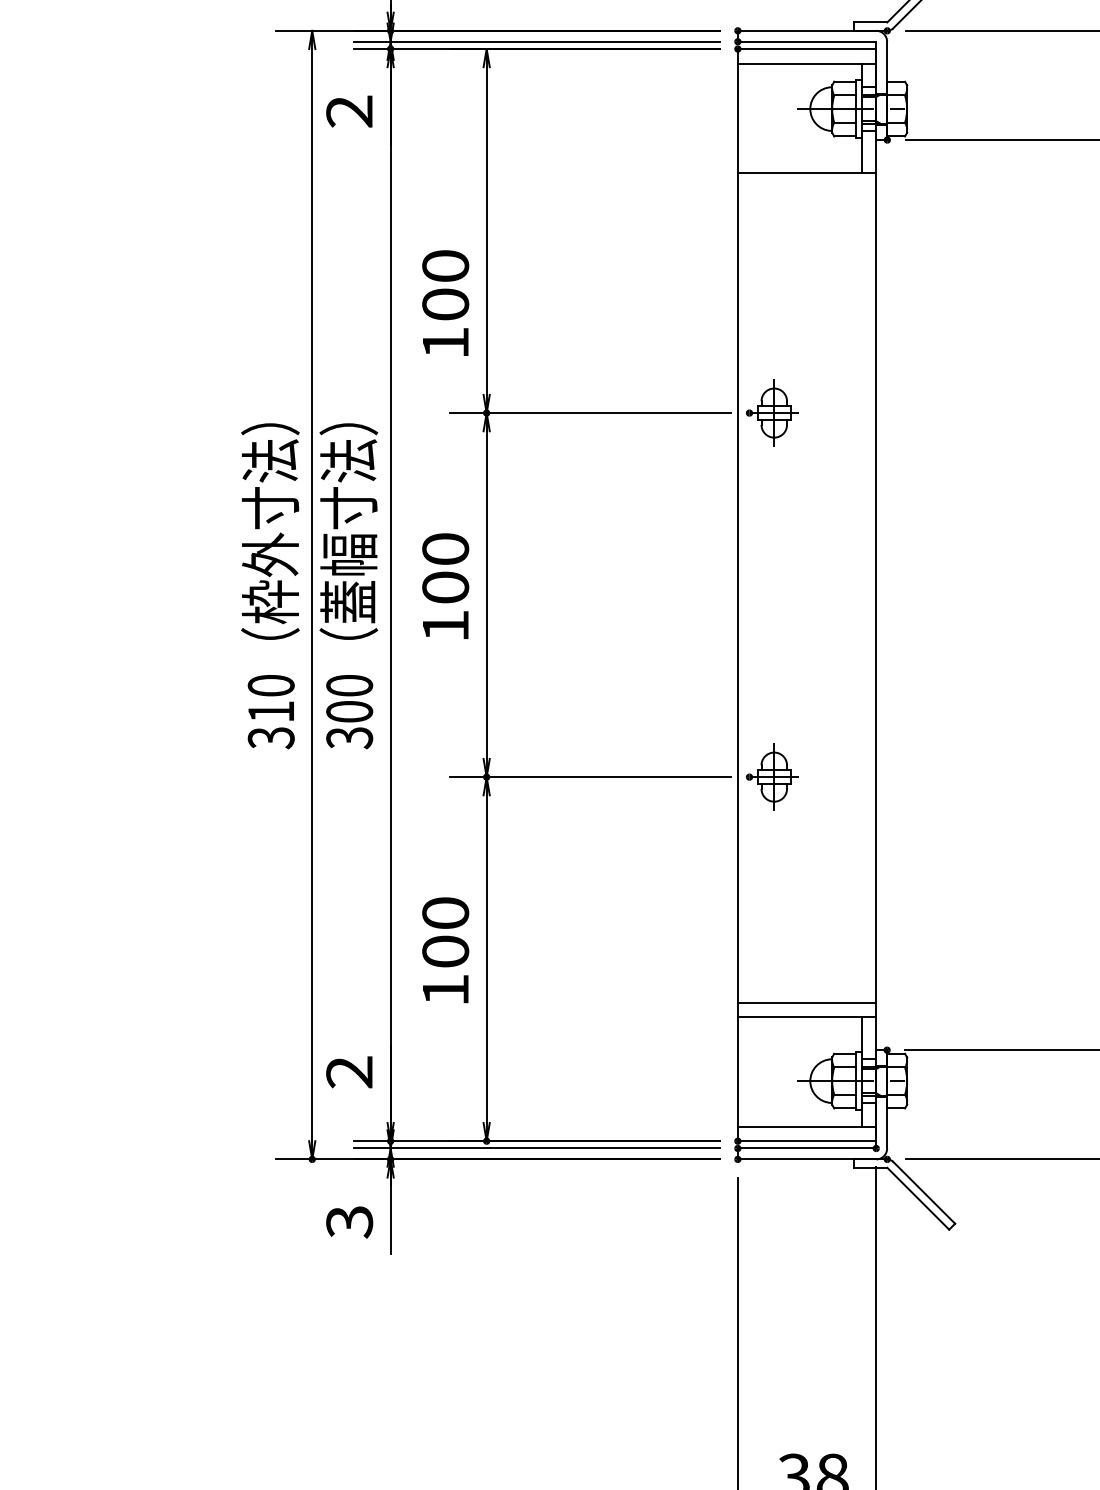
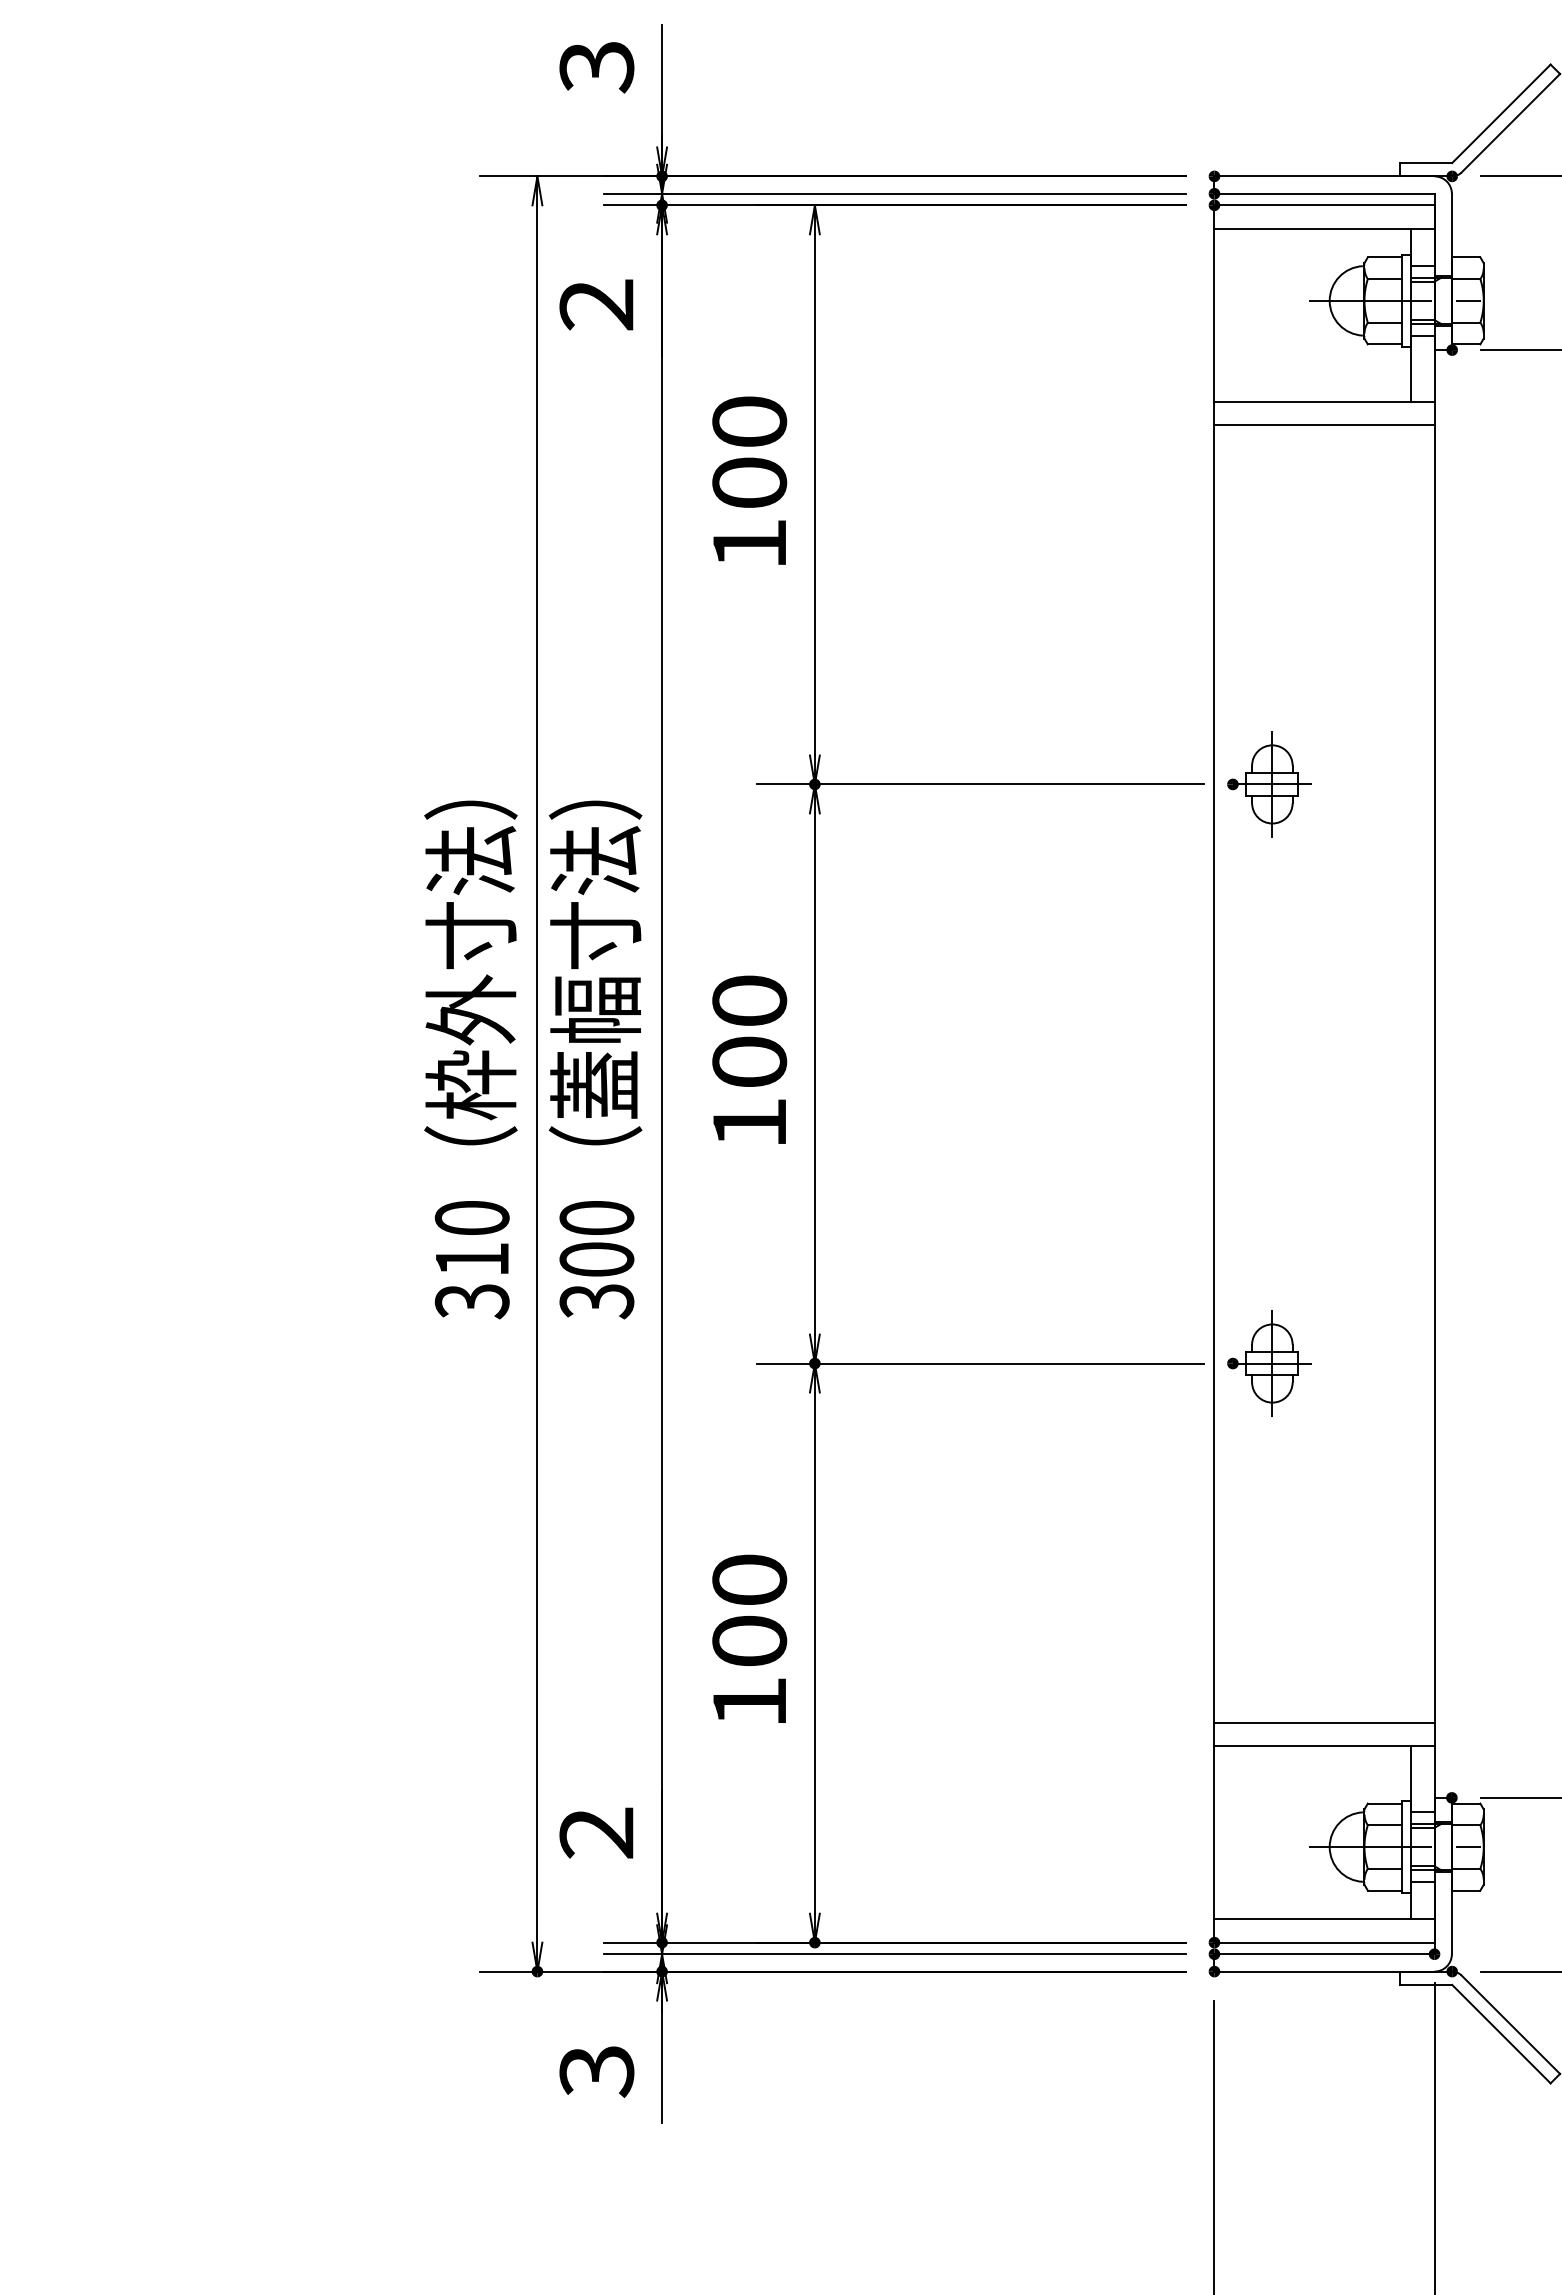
line: (806, 187) -> (1323, 425), added
text: (445, 302) -> (749, 479), moved

